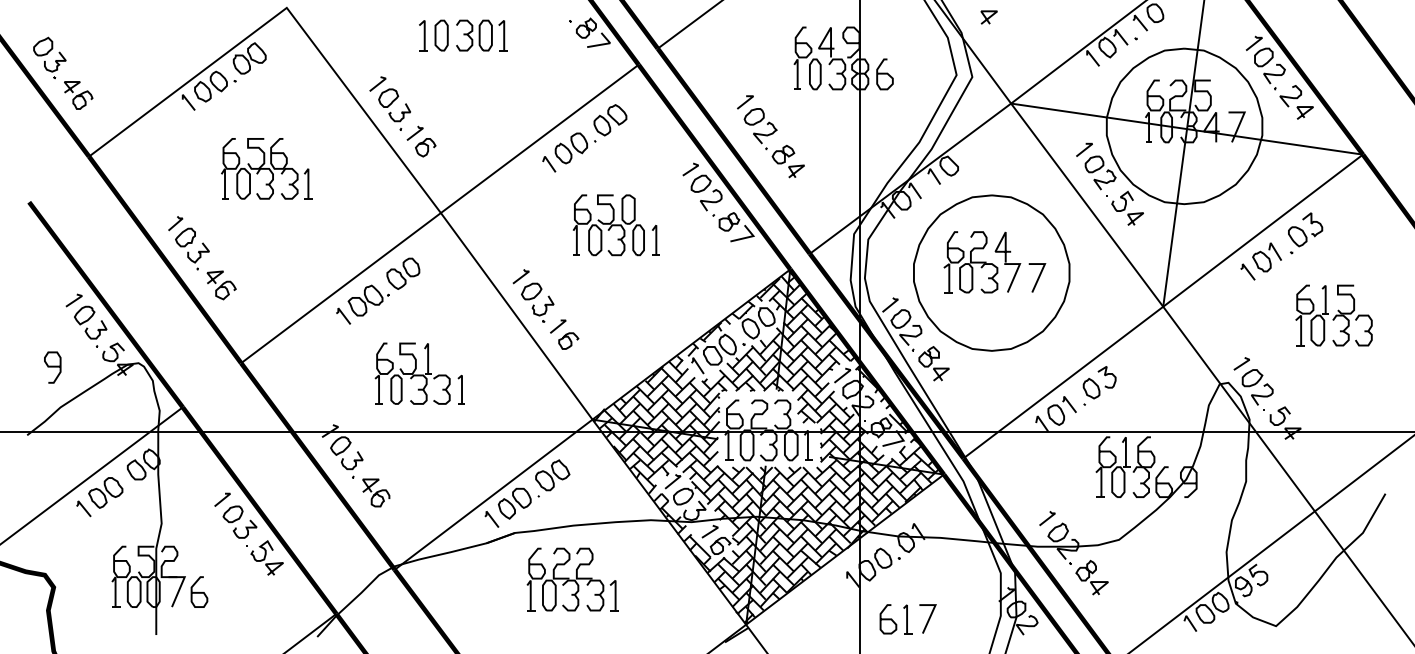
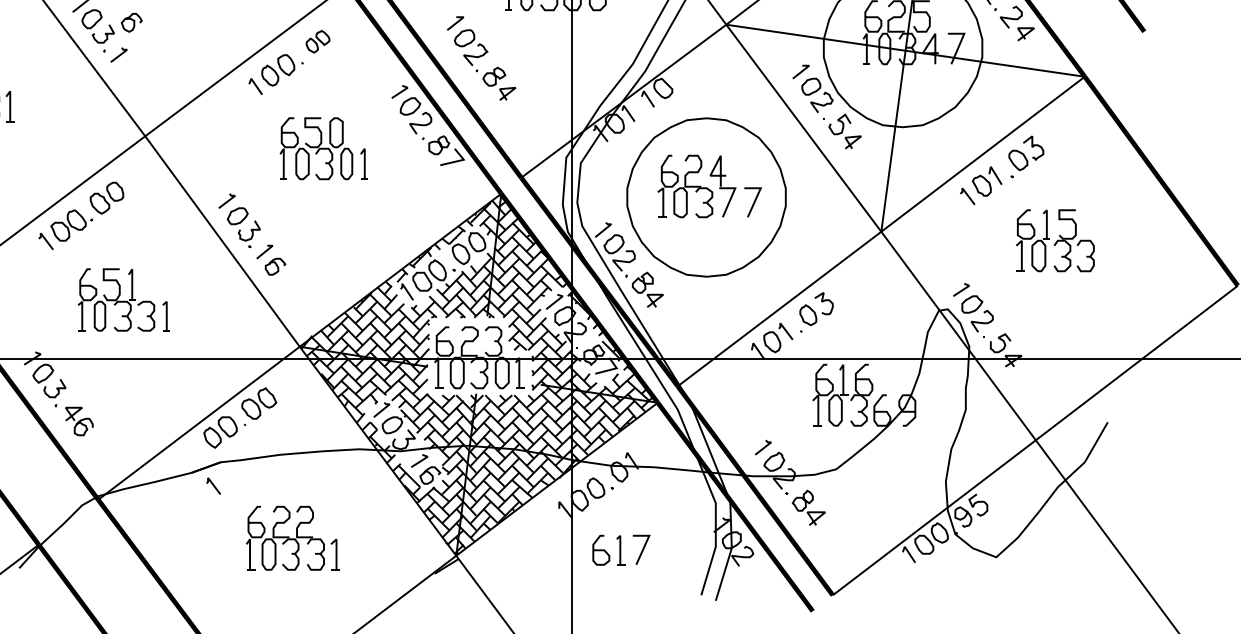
part: (610, 120) -> (318, 41), size x0.7
curve: (425, 145) -> (131, 20), moved
line: (491, 519) -> (213, 486), moved
part: (572, 579) -> (292, 538), moved

